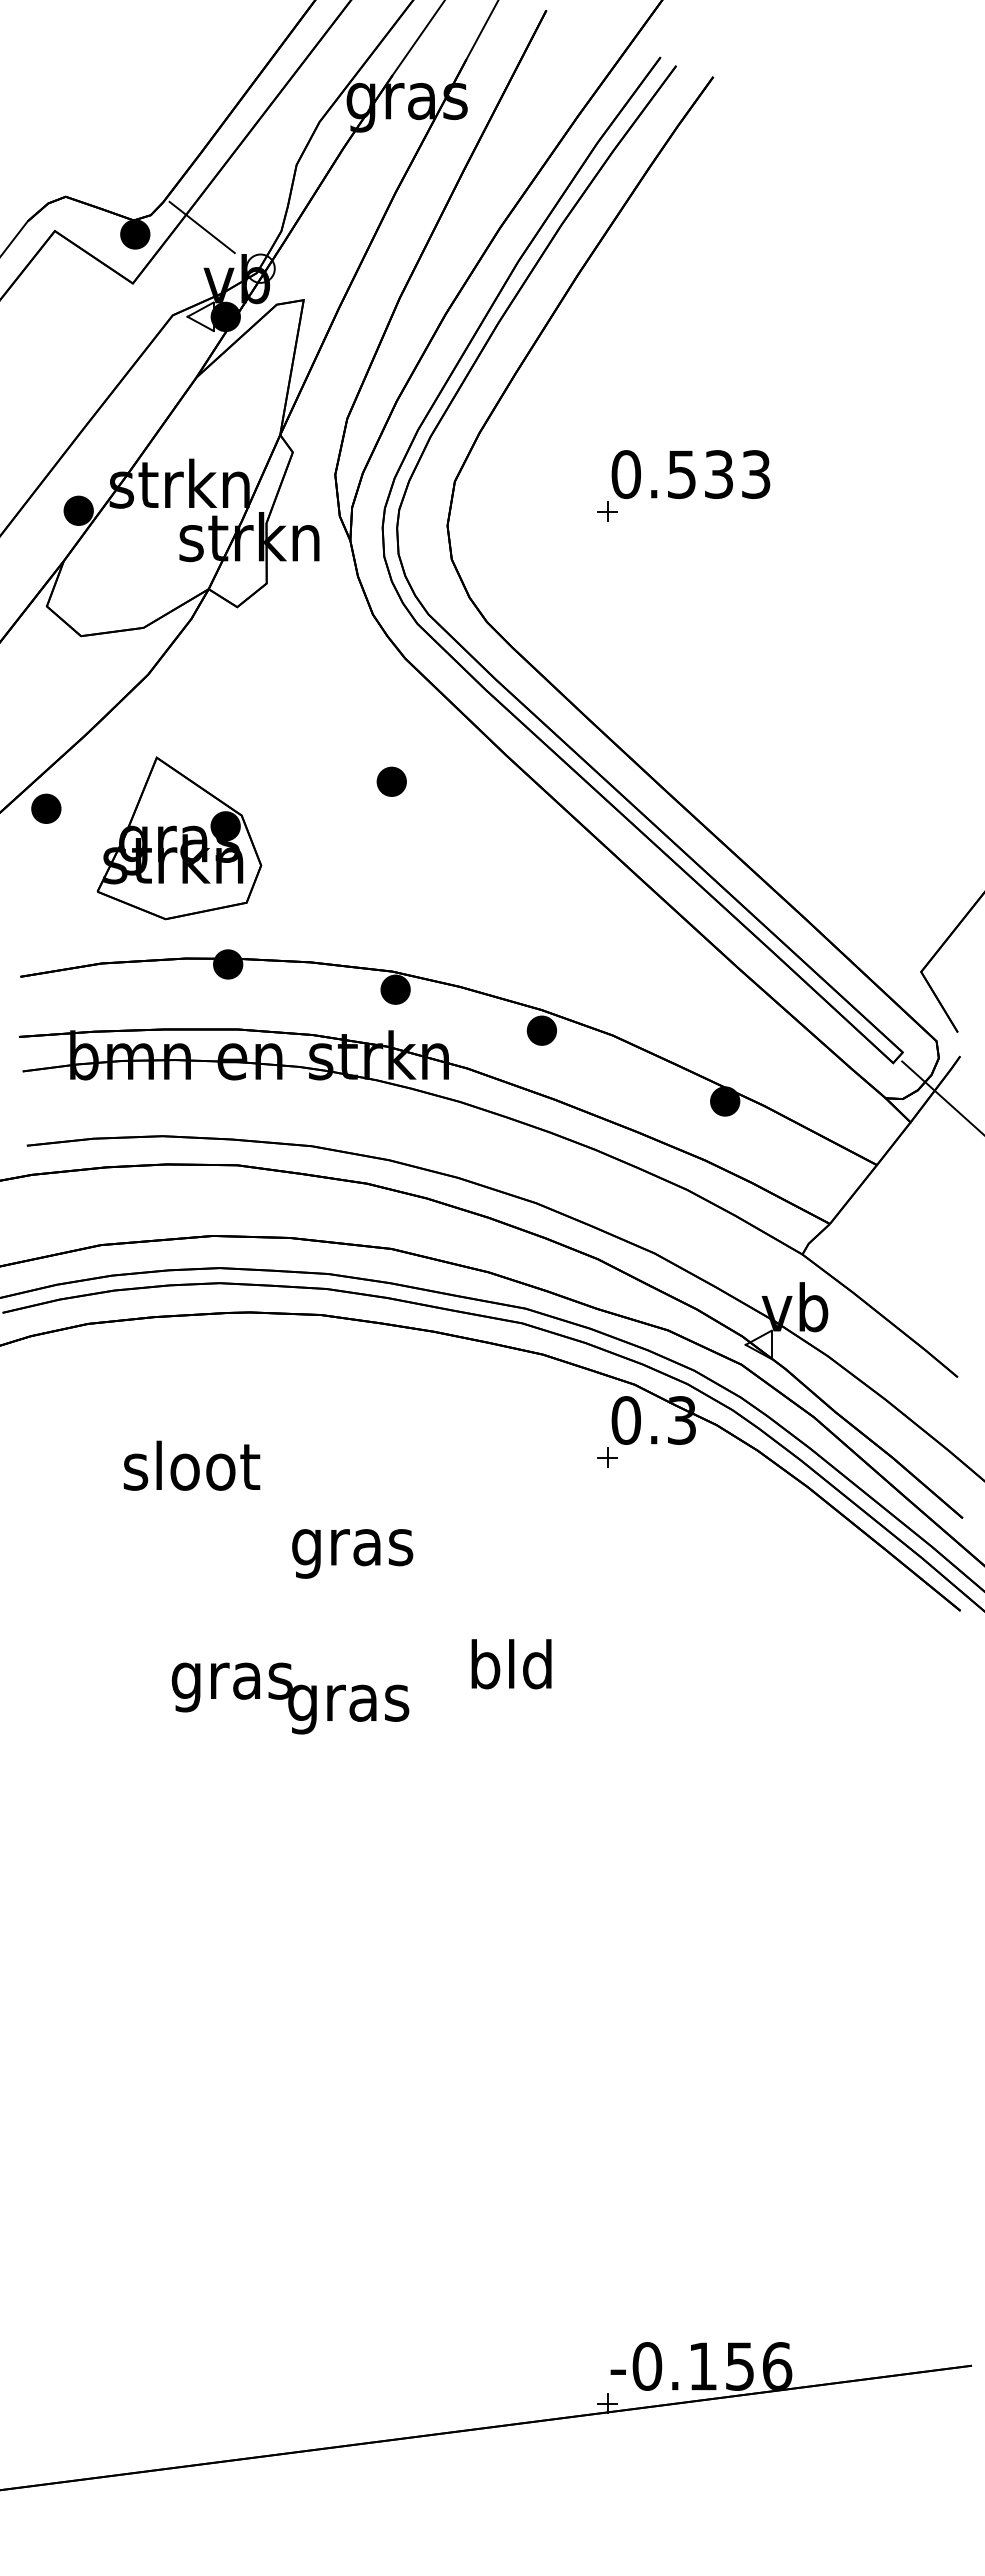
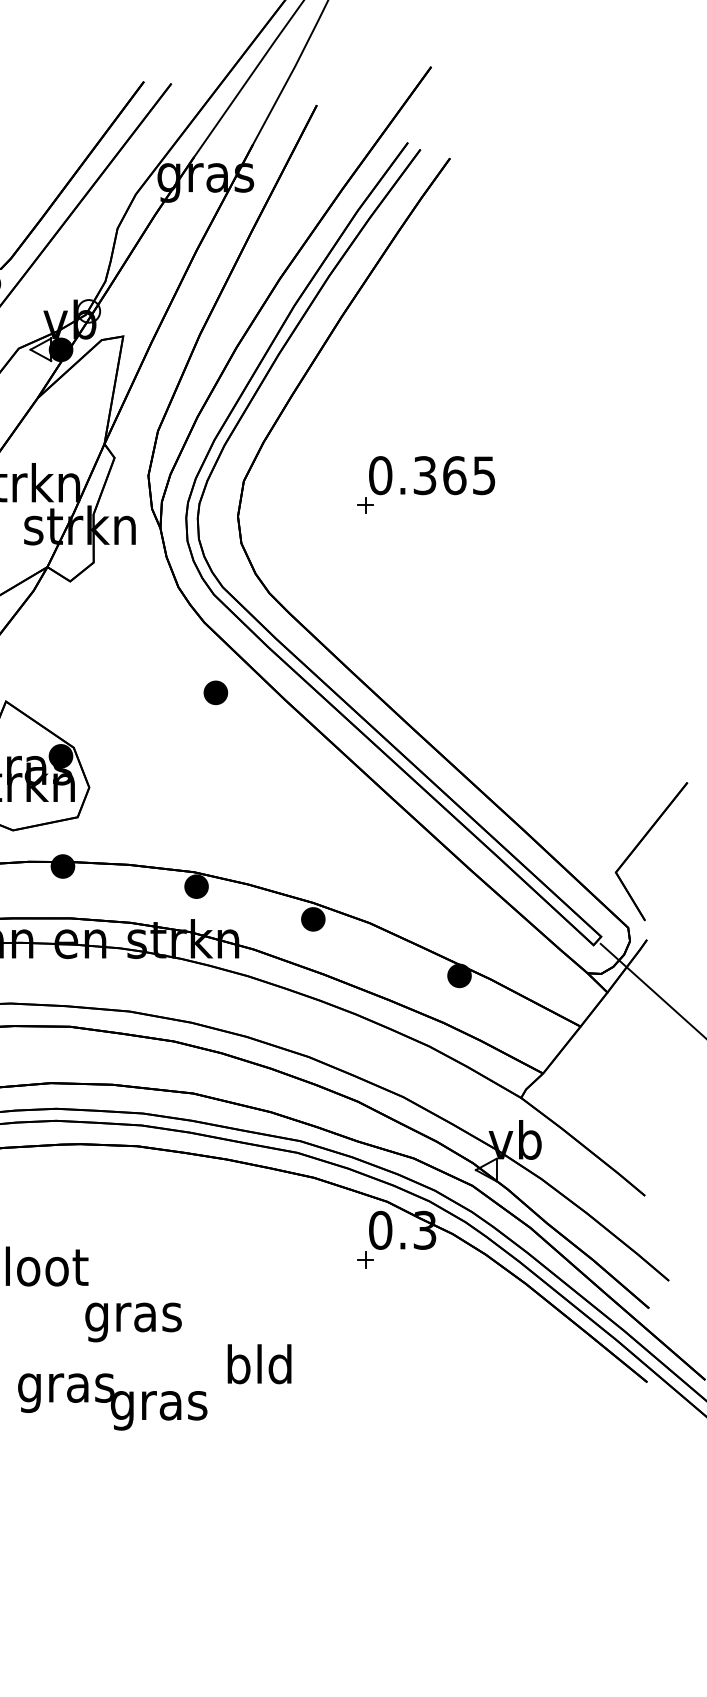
line: (201, 227) -> (41, 278), removed
text: (719, 474) -> (455, 475), 0.533 -> 0.365
part: (391, 781) -> (215, 692), moved
text: (352, 1553) -> (133, 1322), moved
text: (511, 1664) -> (259, 1364), moved
text: (290, 1698) -> (112, 1401), moved

